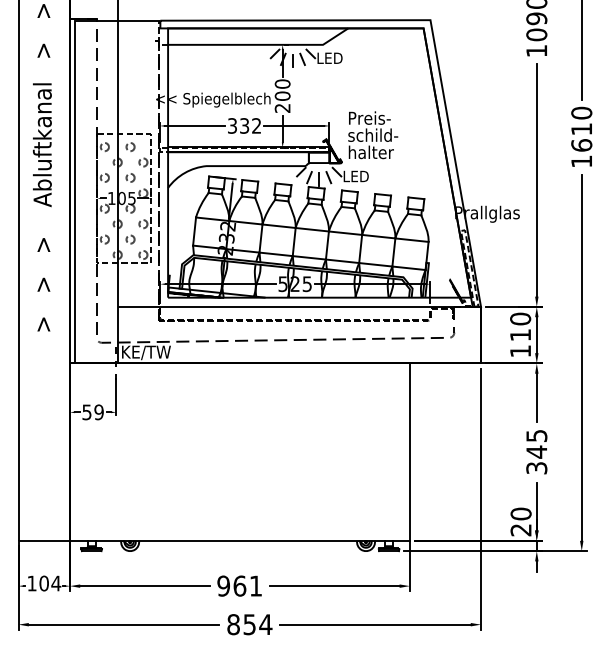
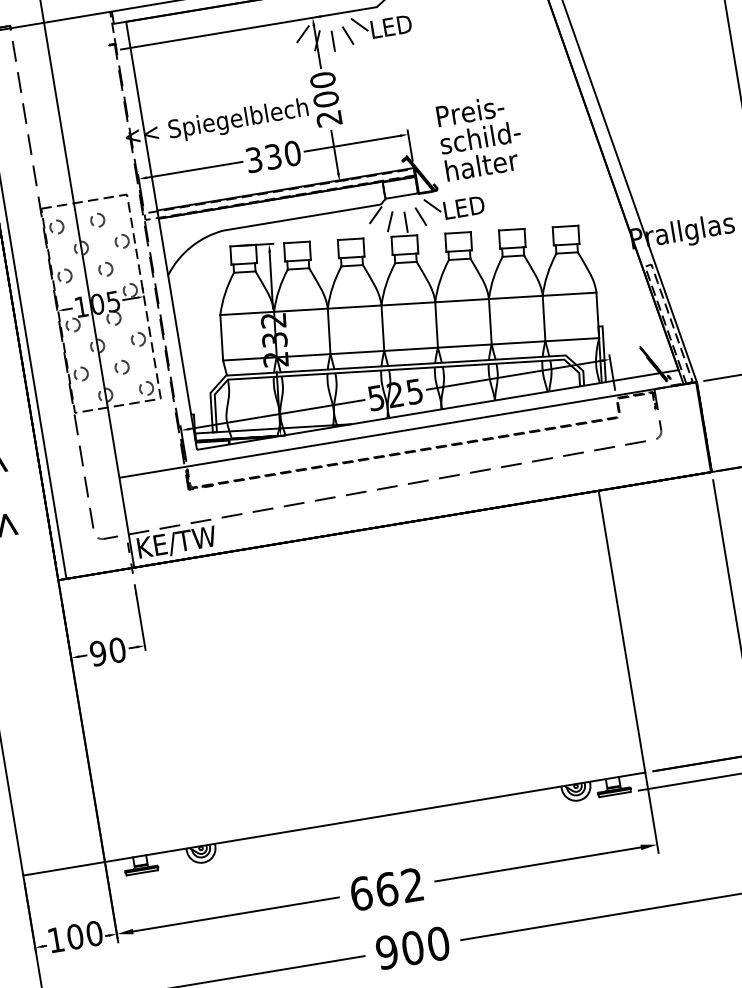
text: (256, 125) -> (292, 152), 332 -> 330
text: (92, 412) -> (107, 652), 59 -> 90
text: (56, 583) -> (94, 933), 104 -> 100
text: (239, 585) -> (386, 888), 961 -> 662
text: (249, 624) -> (412, 947), 854 -> 900

